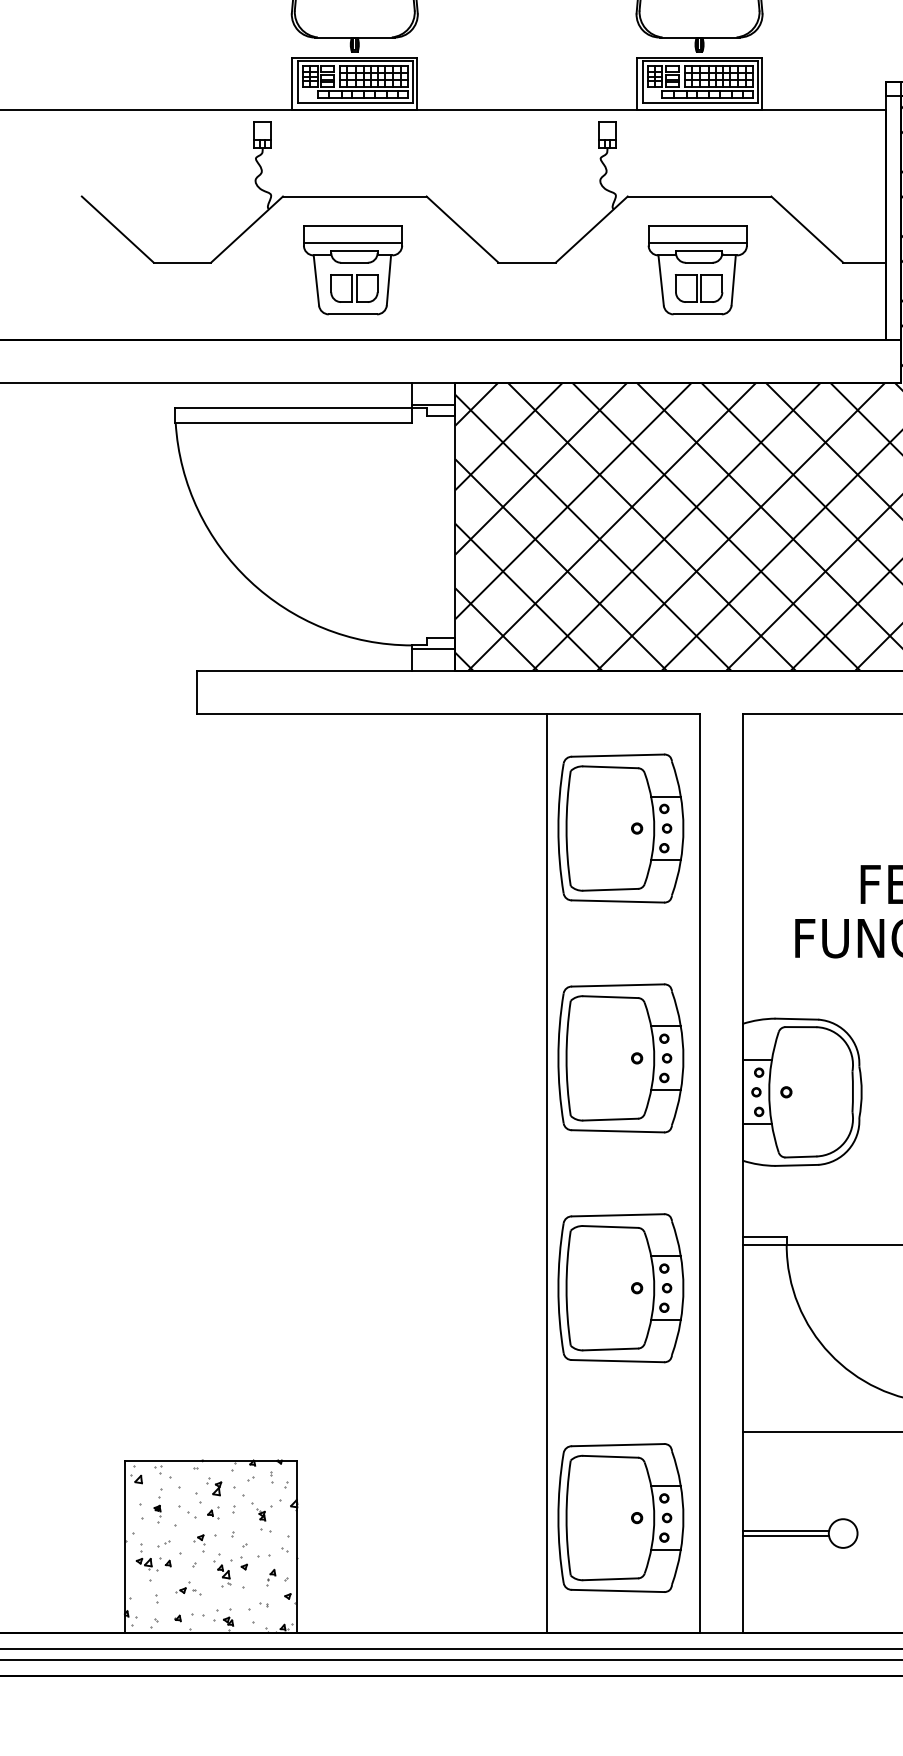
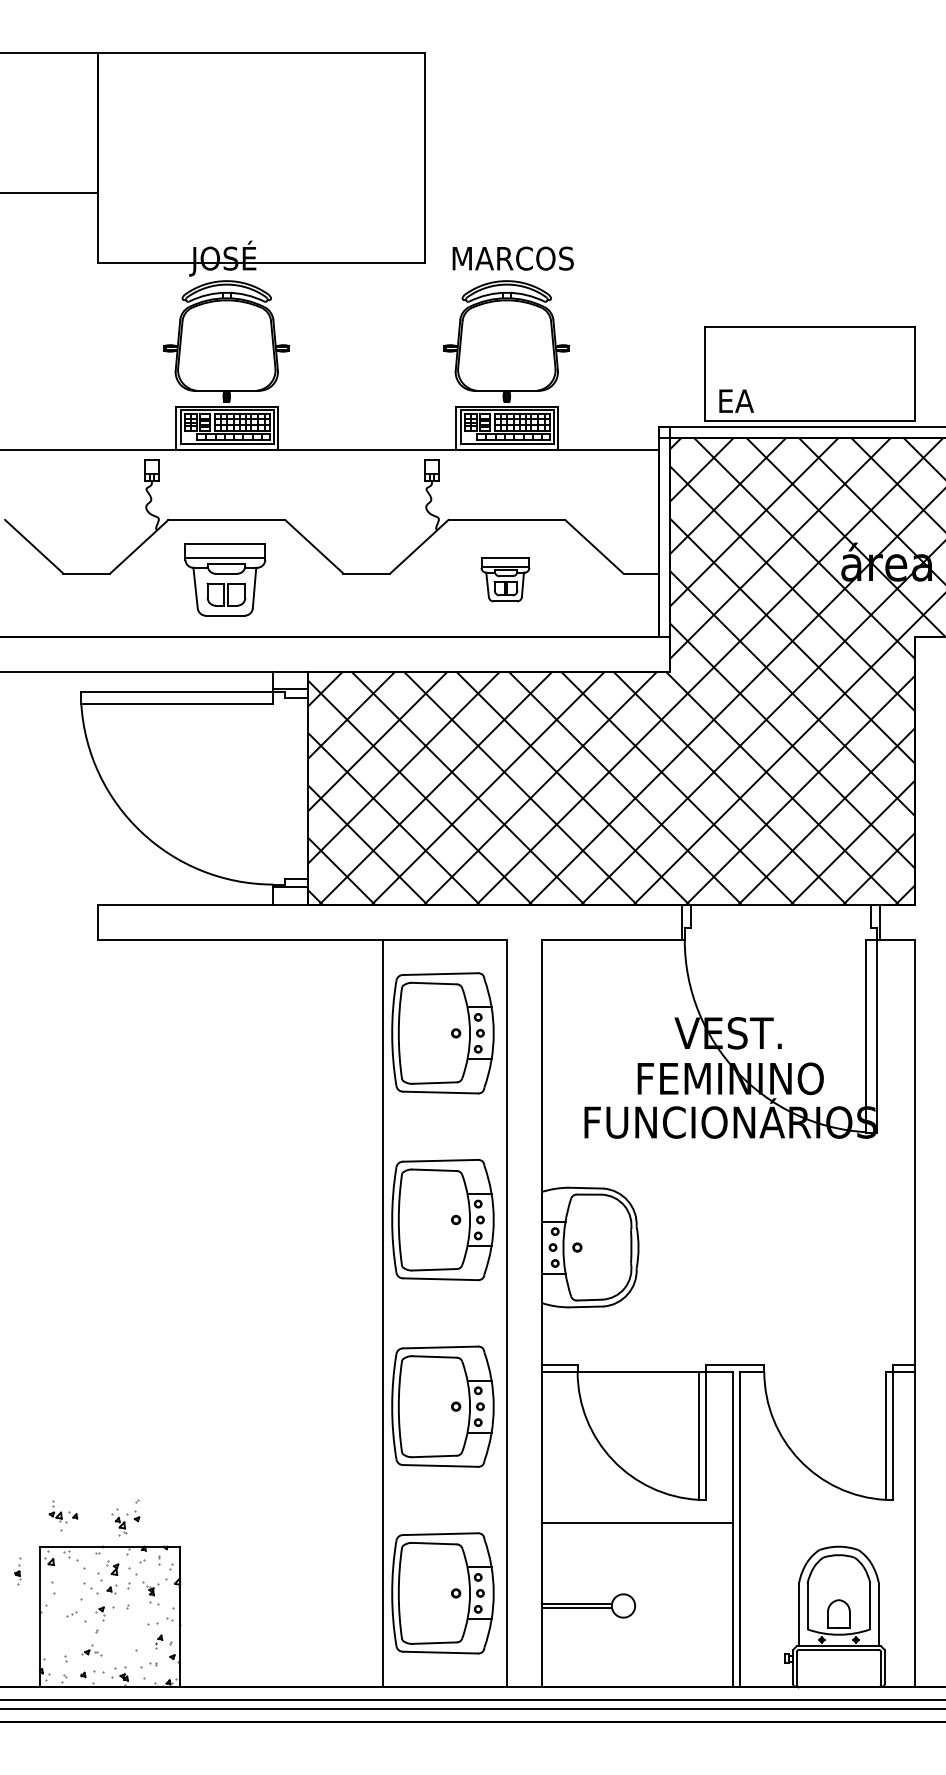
part: (697, 269) -> (505, 579), size x0.6
part: (157, 1505) -> (17, 1571), moved
part: (153, 1562) -> (63, 1515), moved
part: (230, 1564) -> (125, 1517), moved

